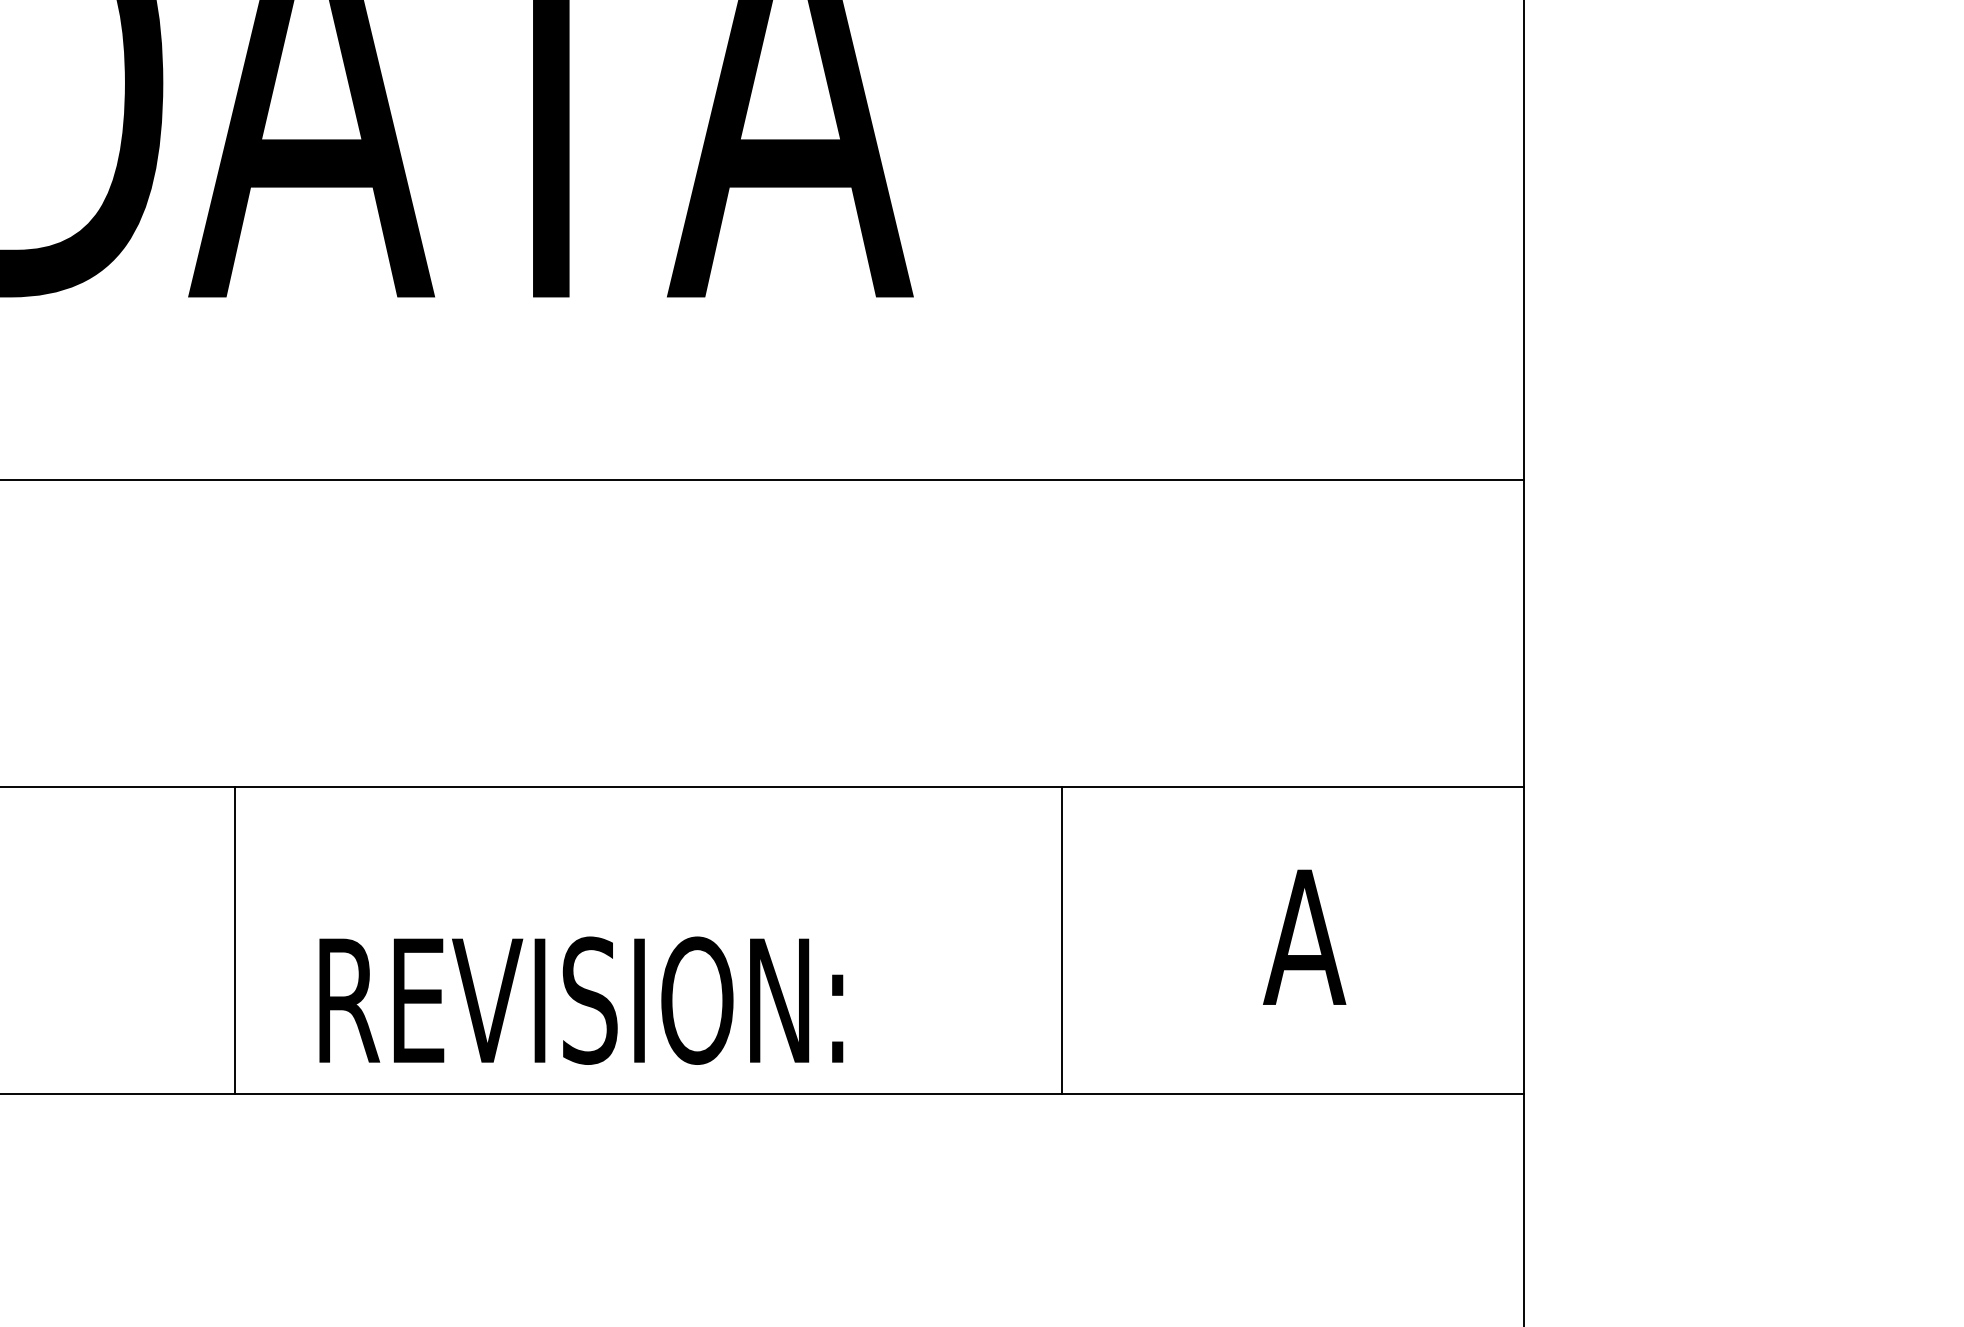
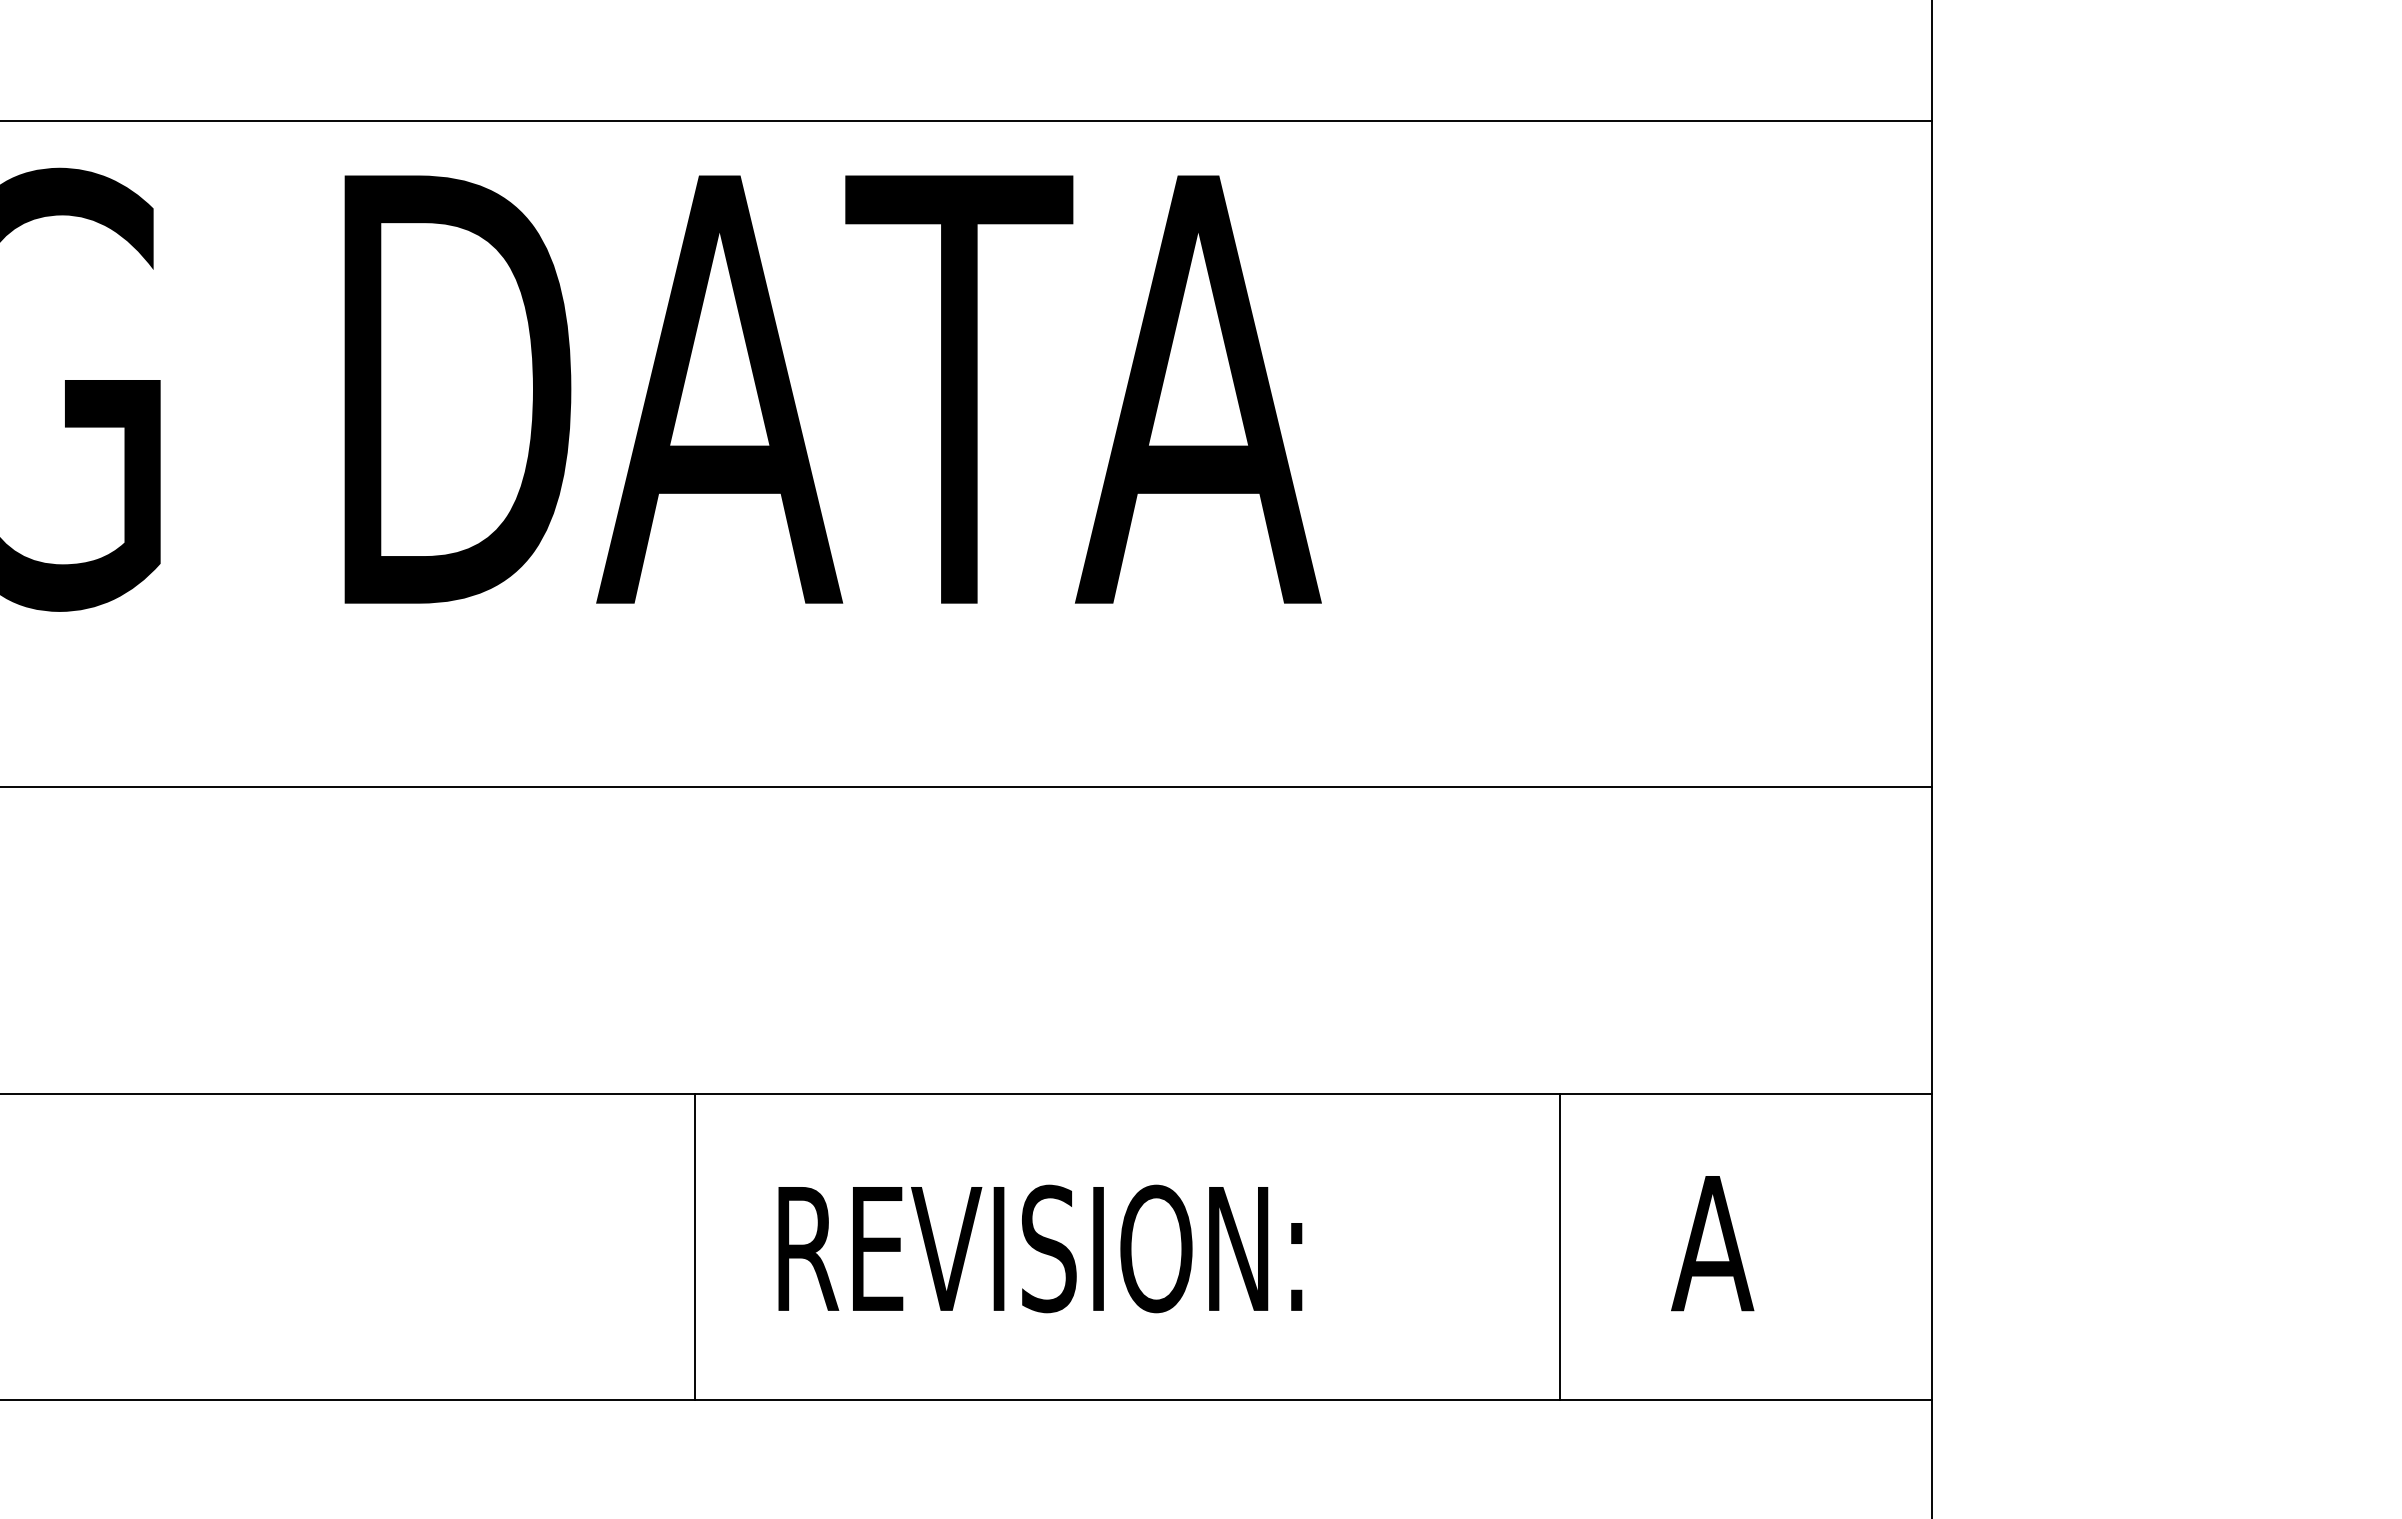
line: (234, 940) -> (694, 1246), moved
line: (1061, 940) -> (1559, 1246), moved
text: (581, 1000) -> (1040, 1248), moved

